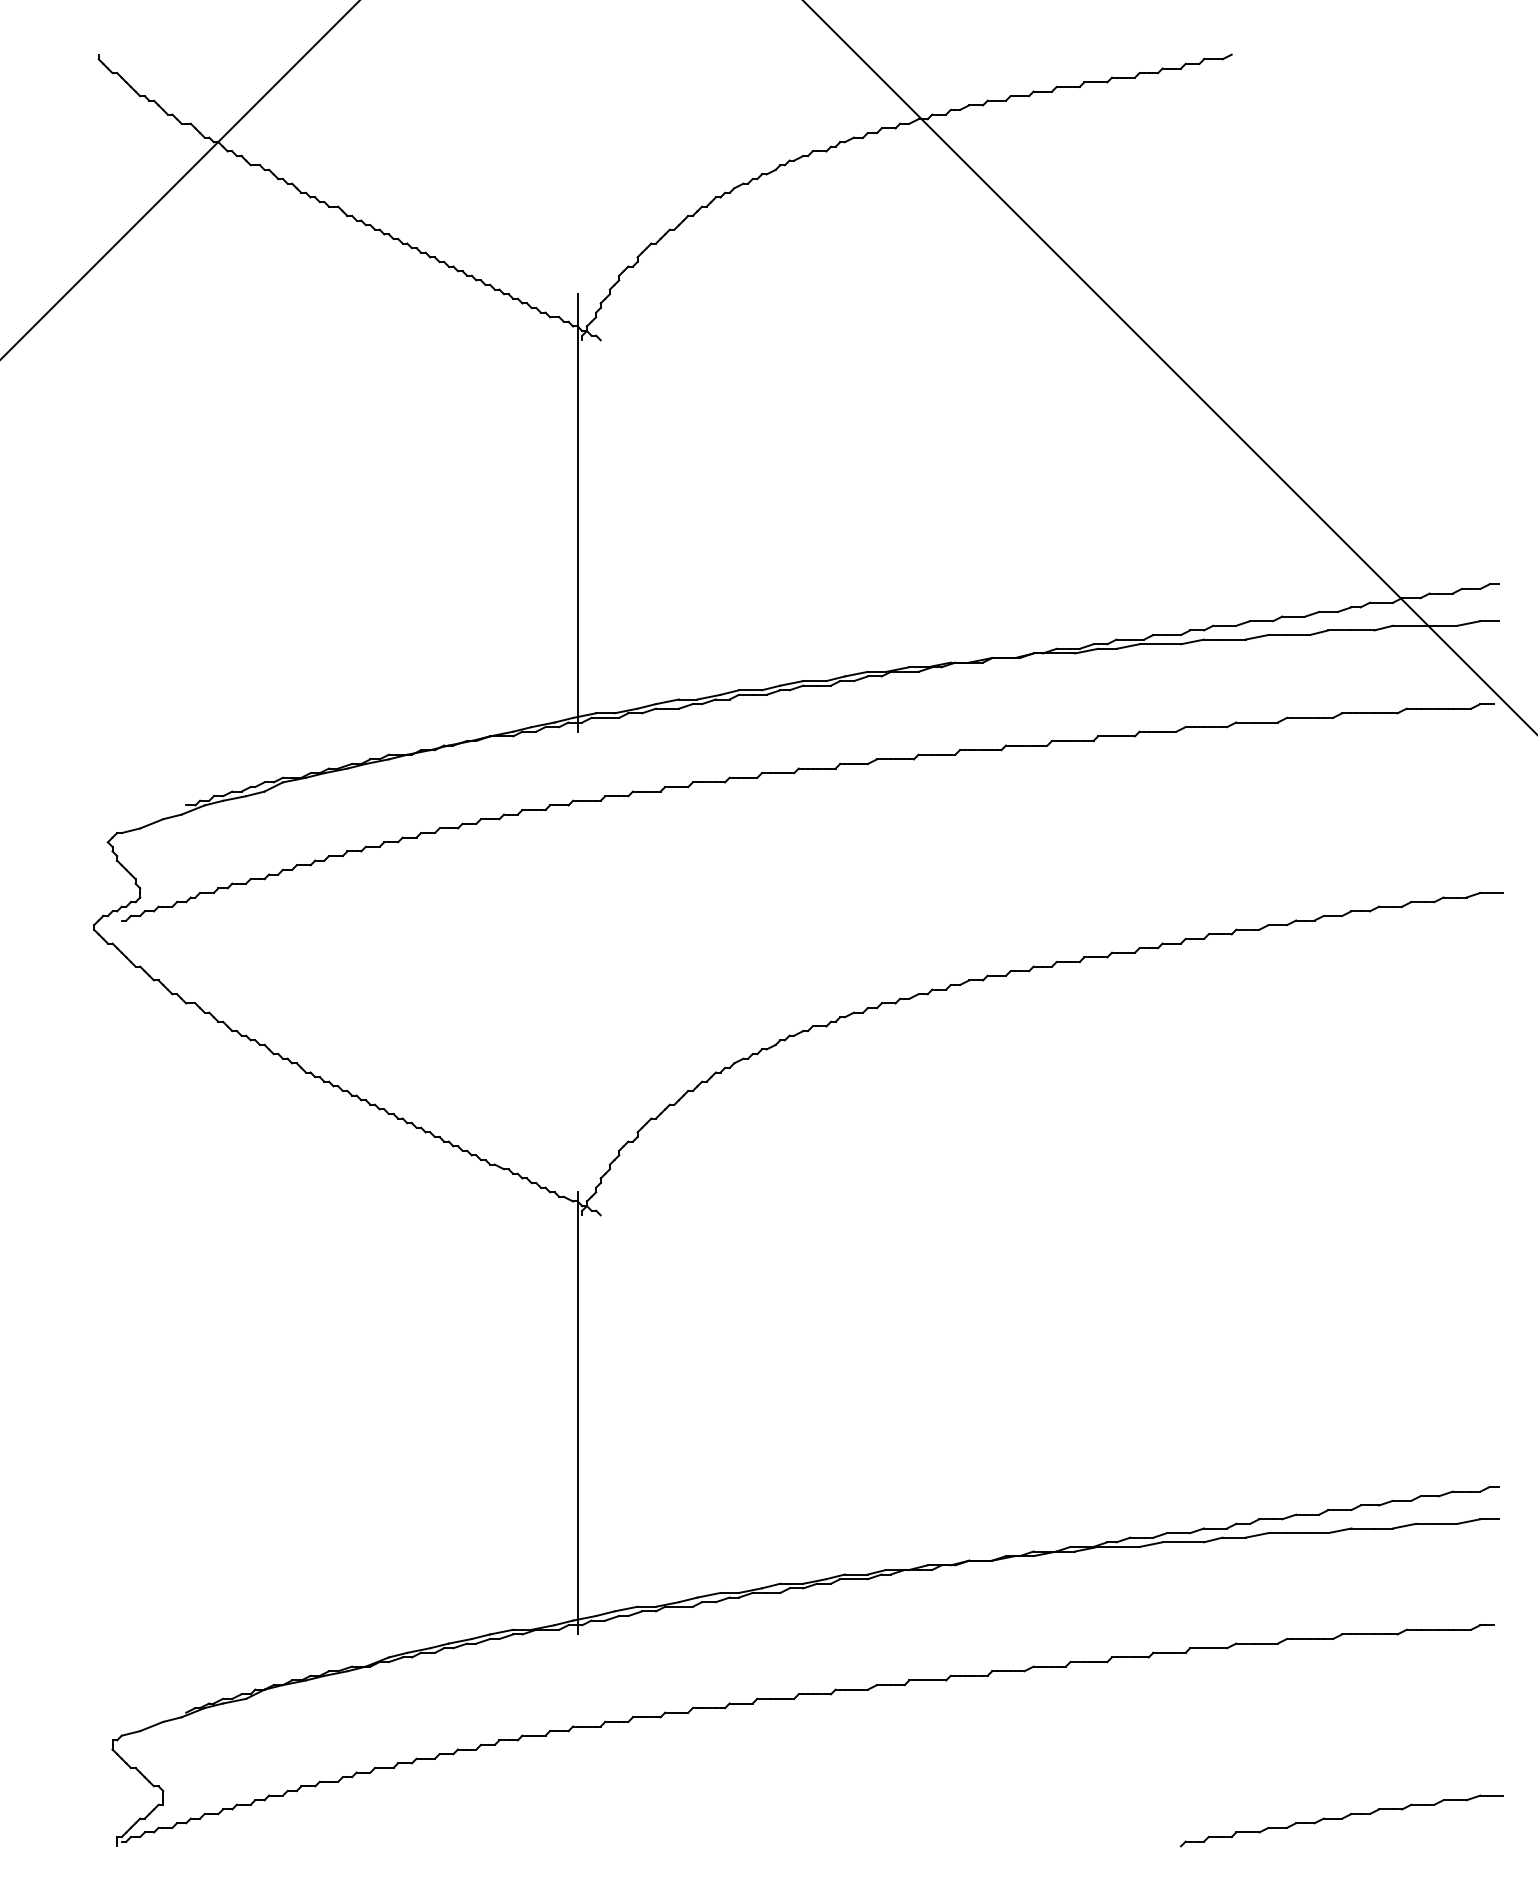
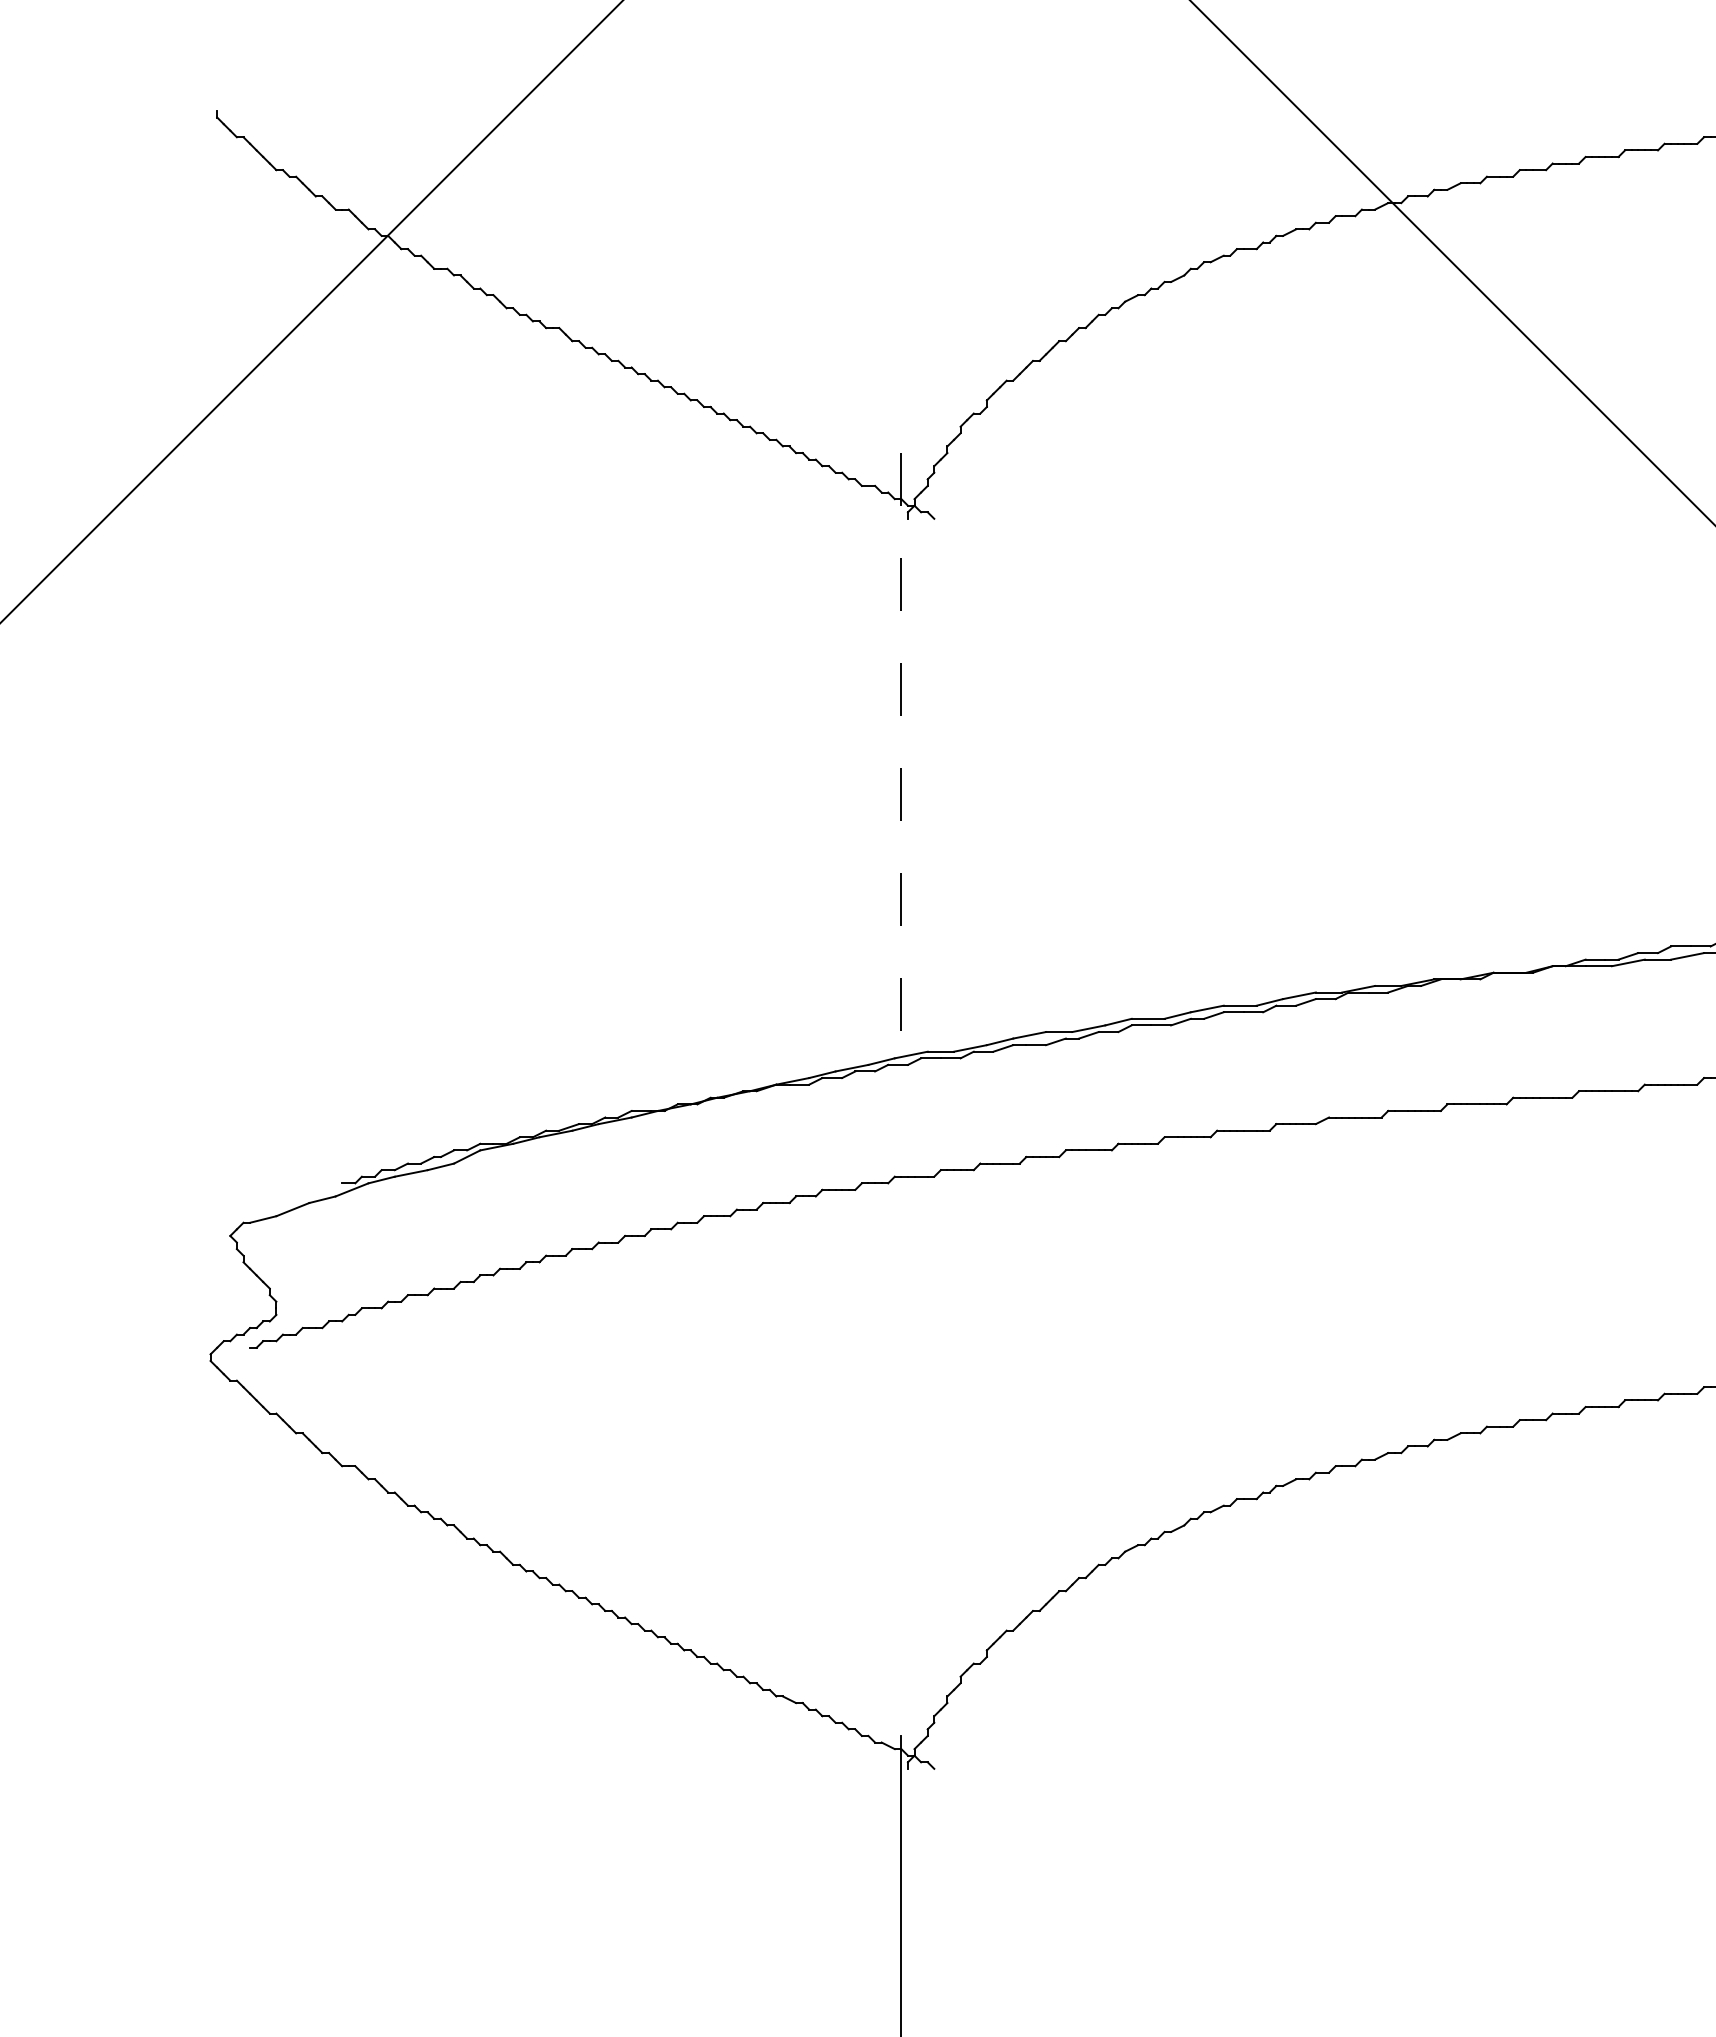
line: (577, 512) -> (901, 764), solid -> dashed

